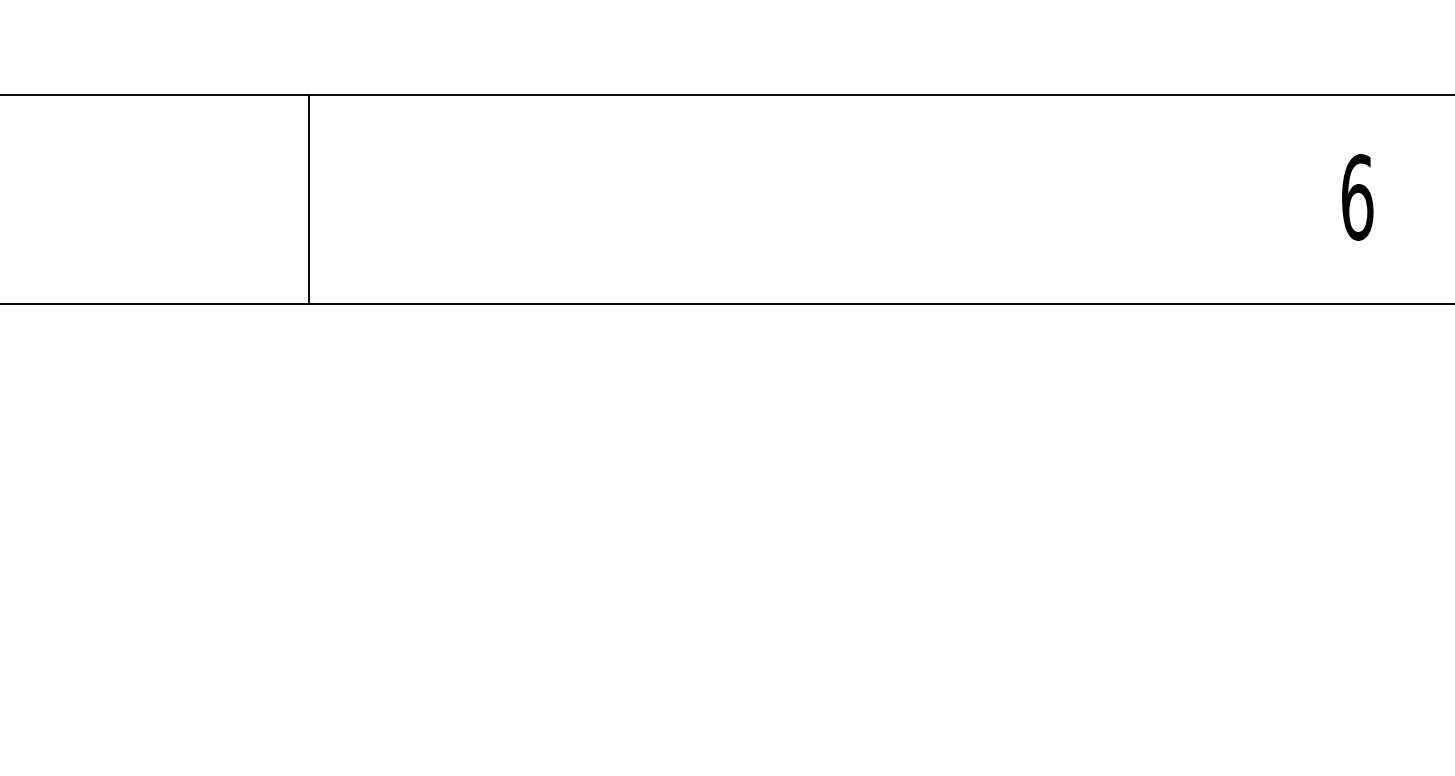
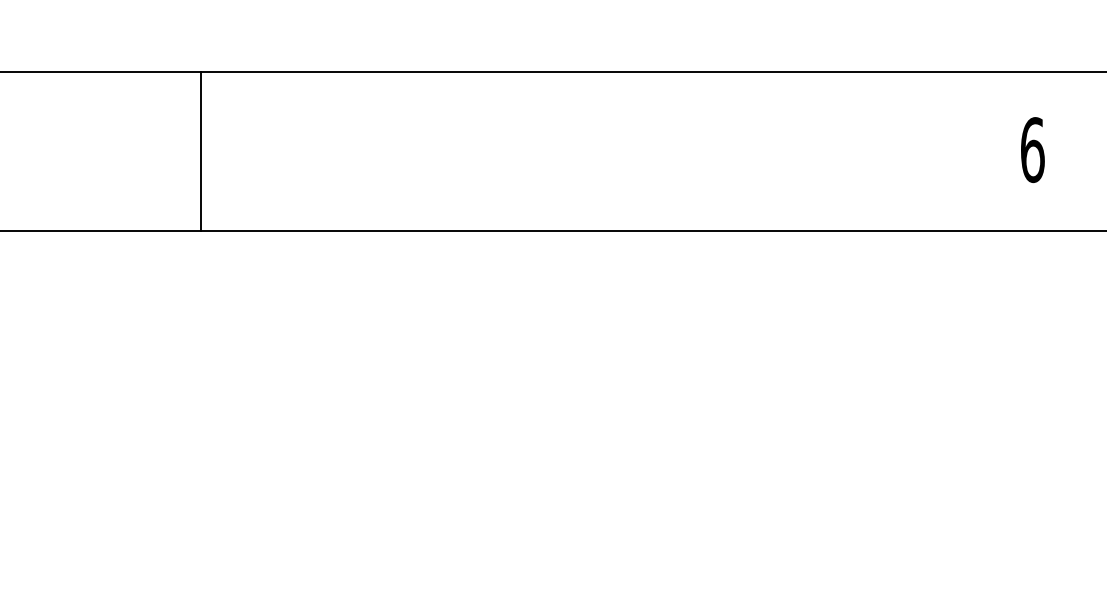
line: (309, 199) -> (201, 151), moved

